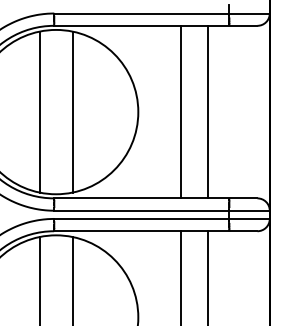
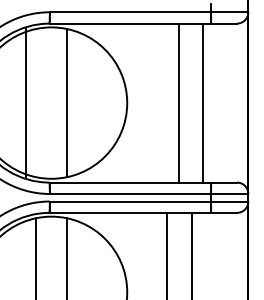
line: (39, 111) -> (26, 102), moved
line: (180, 111) -> (178, 102), moved
line: (208, 111) -> (202, 102), moved

